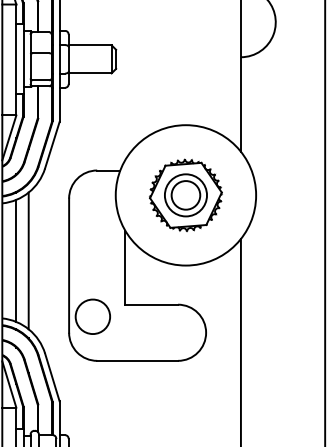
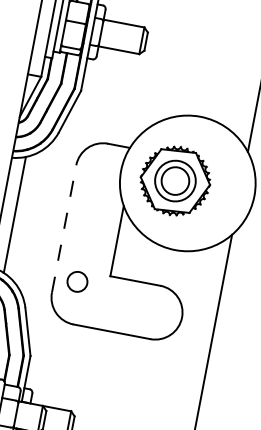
part: (185, 195) -> (174, 181), moved
line: (28, 260) -> (26, 216), removed
line: (69, 265) -> (64, 228), solid -> dashed
circle: (92, 316) -> (77, 281), size x0.6

